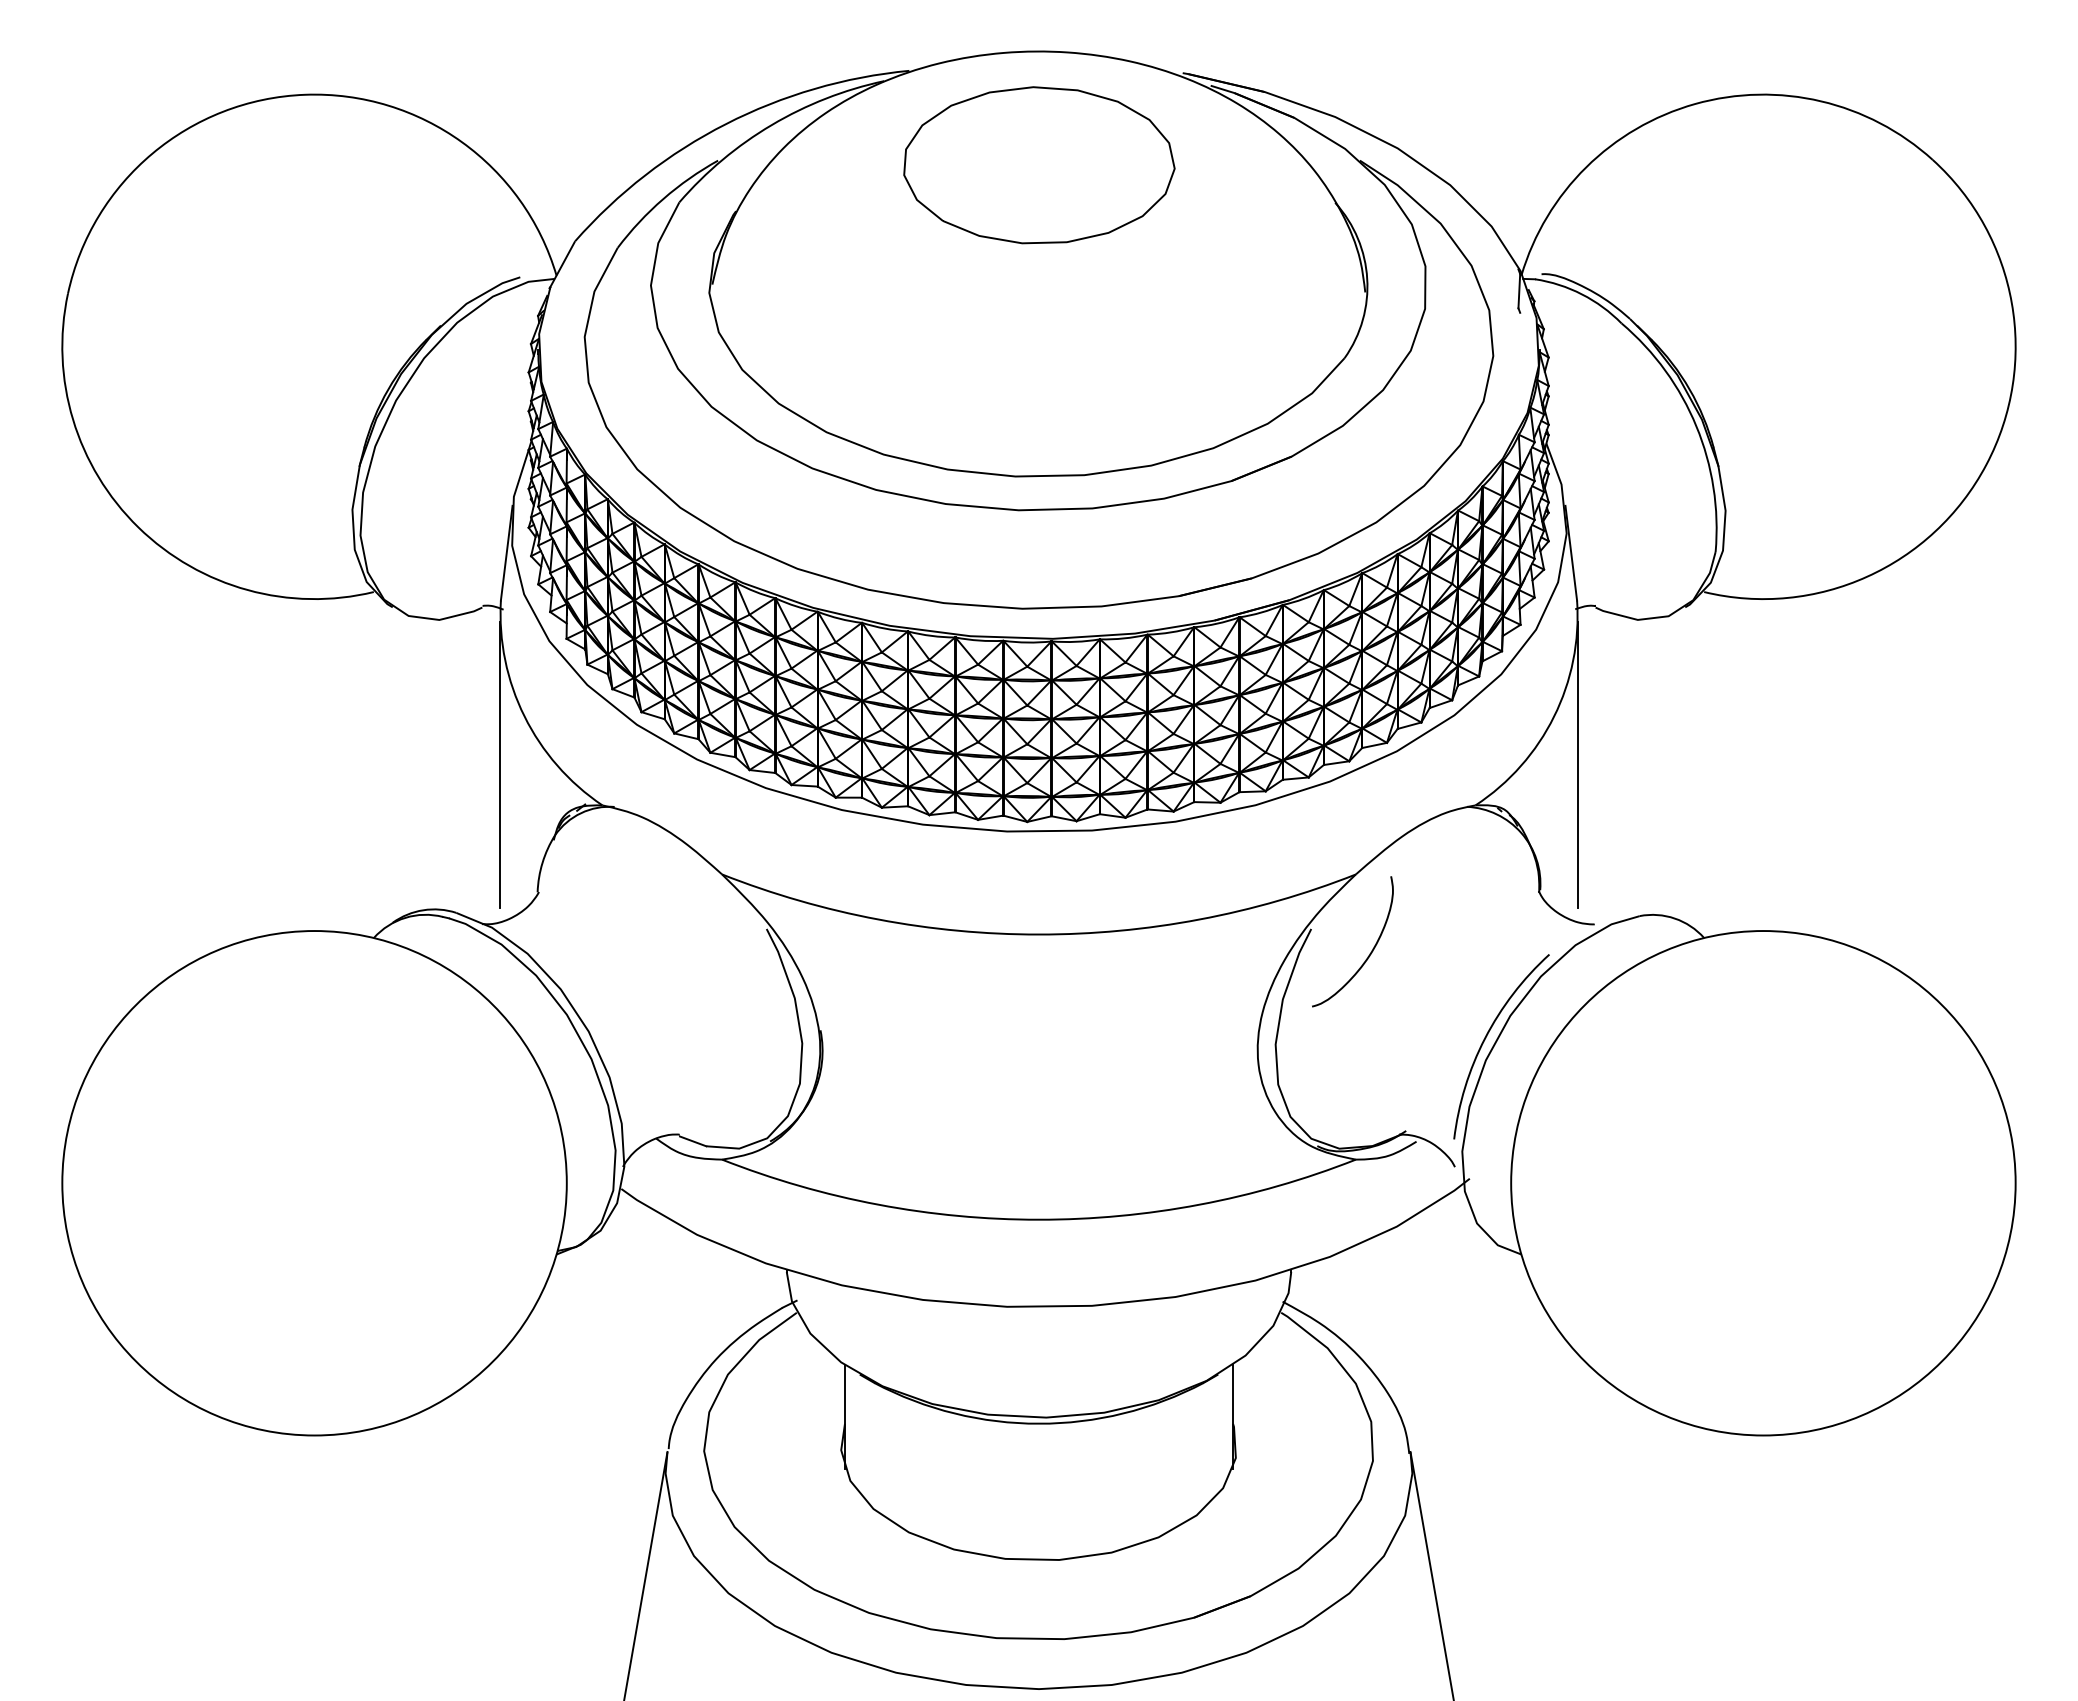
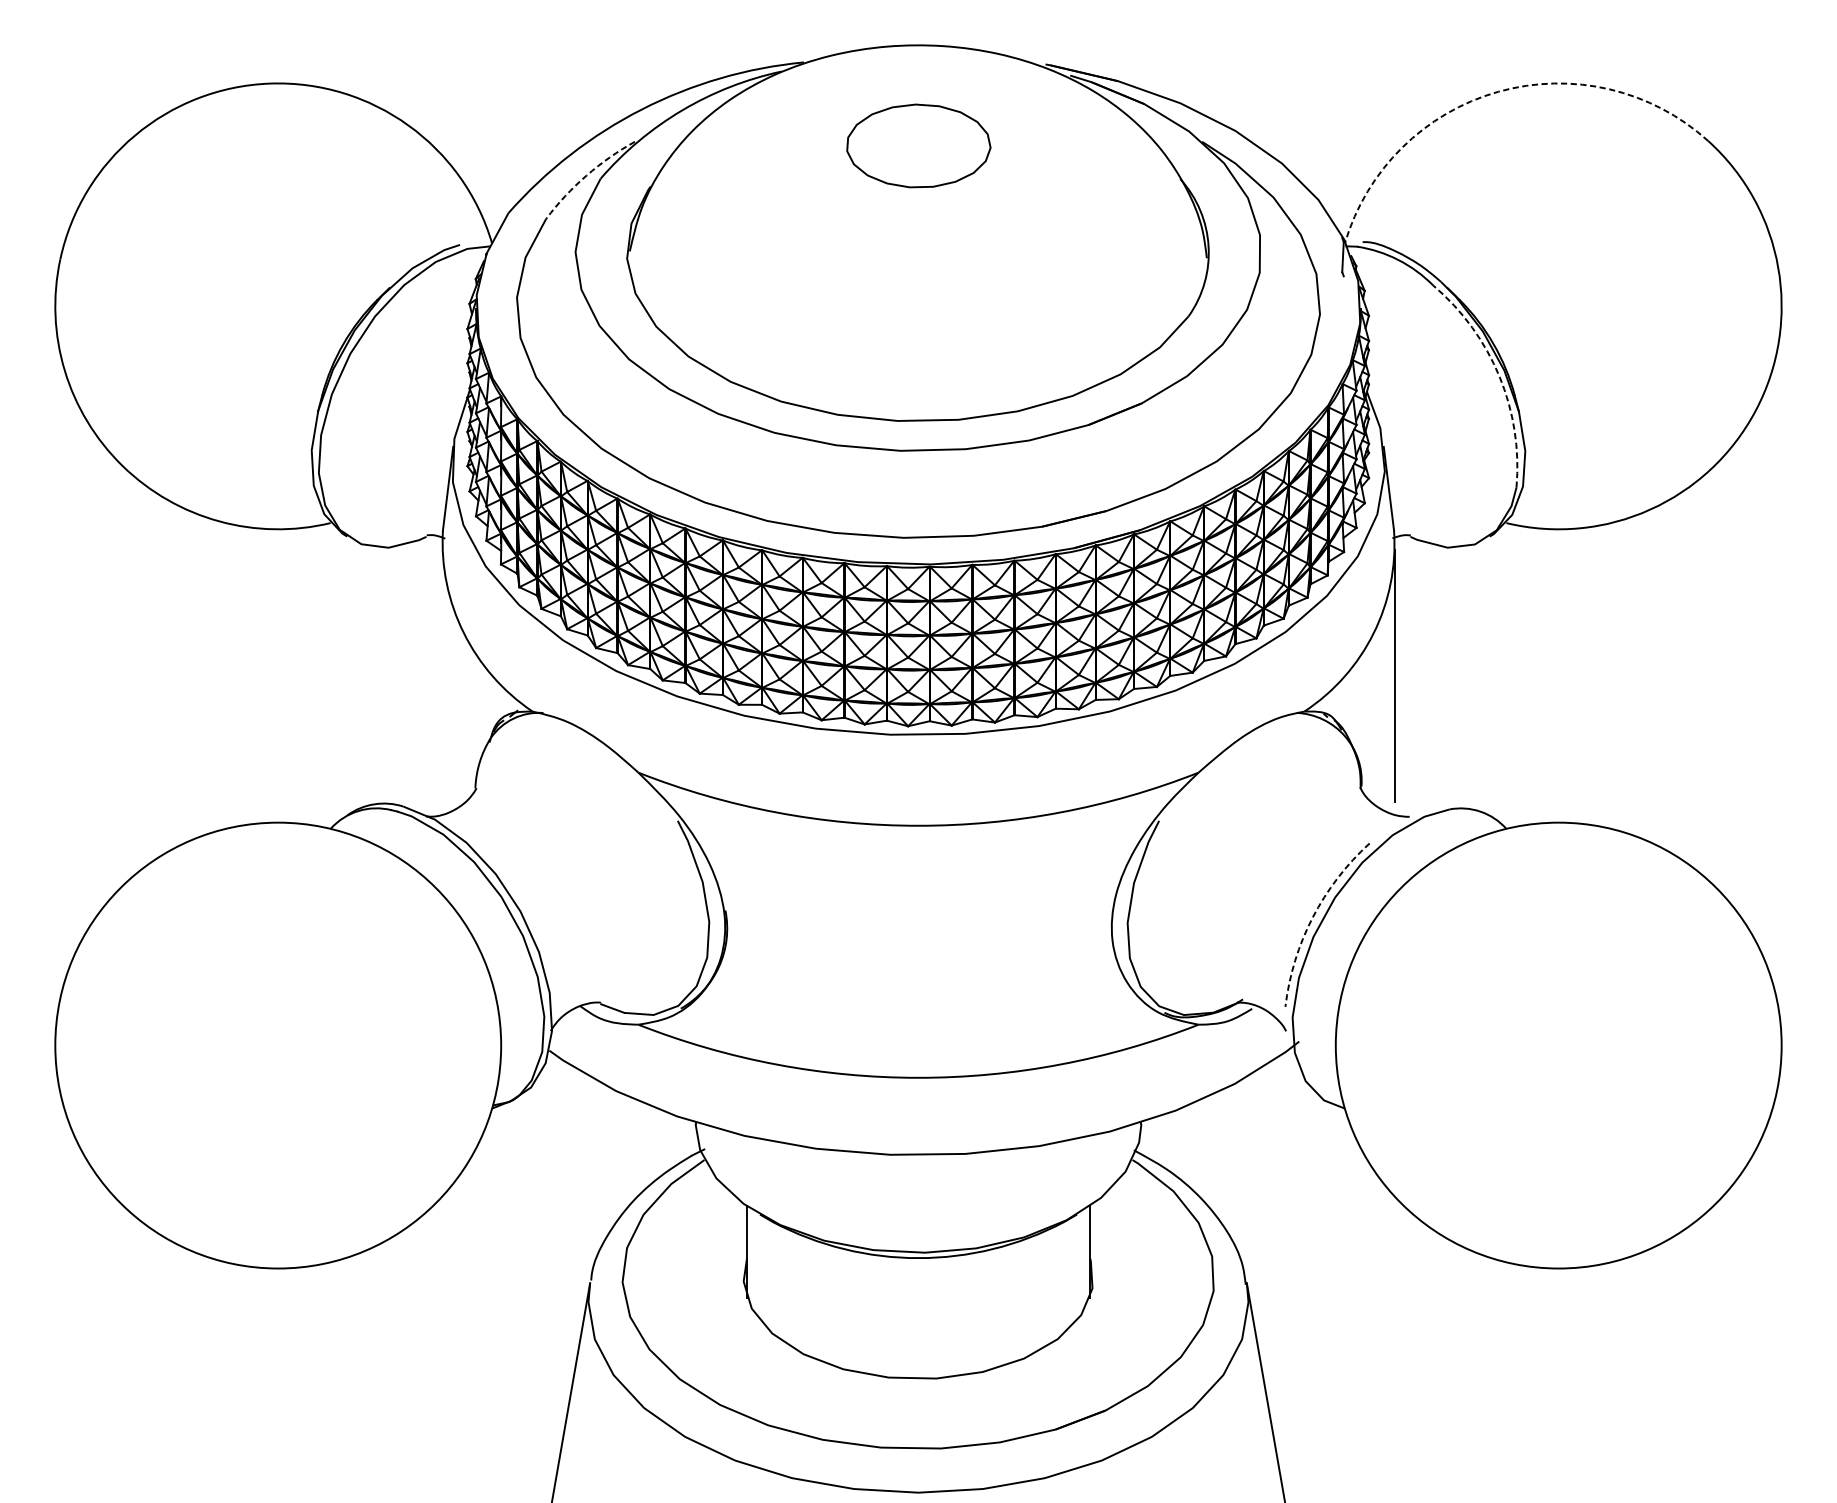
arc: (1695, 104) -> (1498, 92), solid -> dashed
part: (1039, 165) -> (918, 146), size x0.6
arc: (663, 198) -> (586, 175), solid -> dashed
arc: (1696, 426) -> (1499, 376), solid -> dashed
line: (499, 764) -> (441, 675), removed
curve: (1369, 953) -> (1210, 842), removed
arc: (1485, 1038) -> (1313, 917), solid -> dashed

